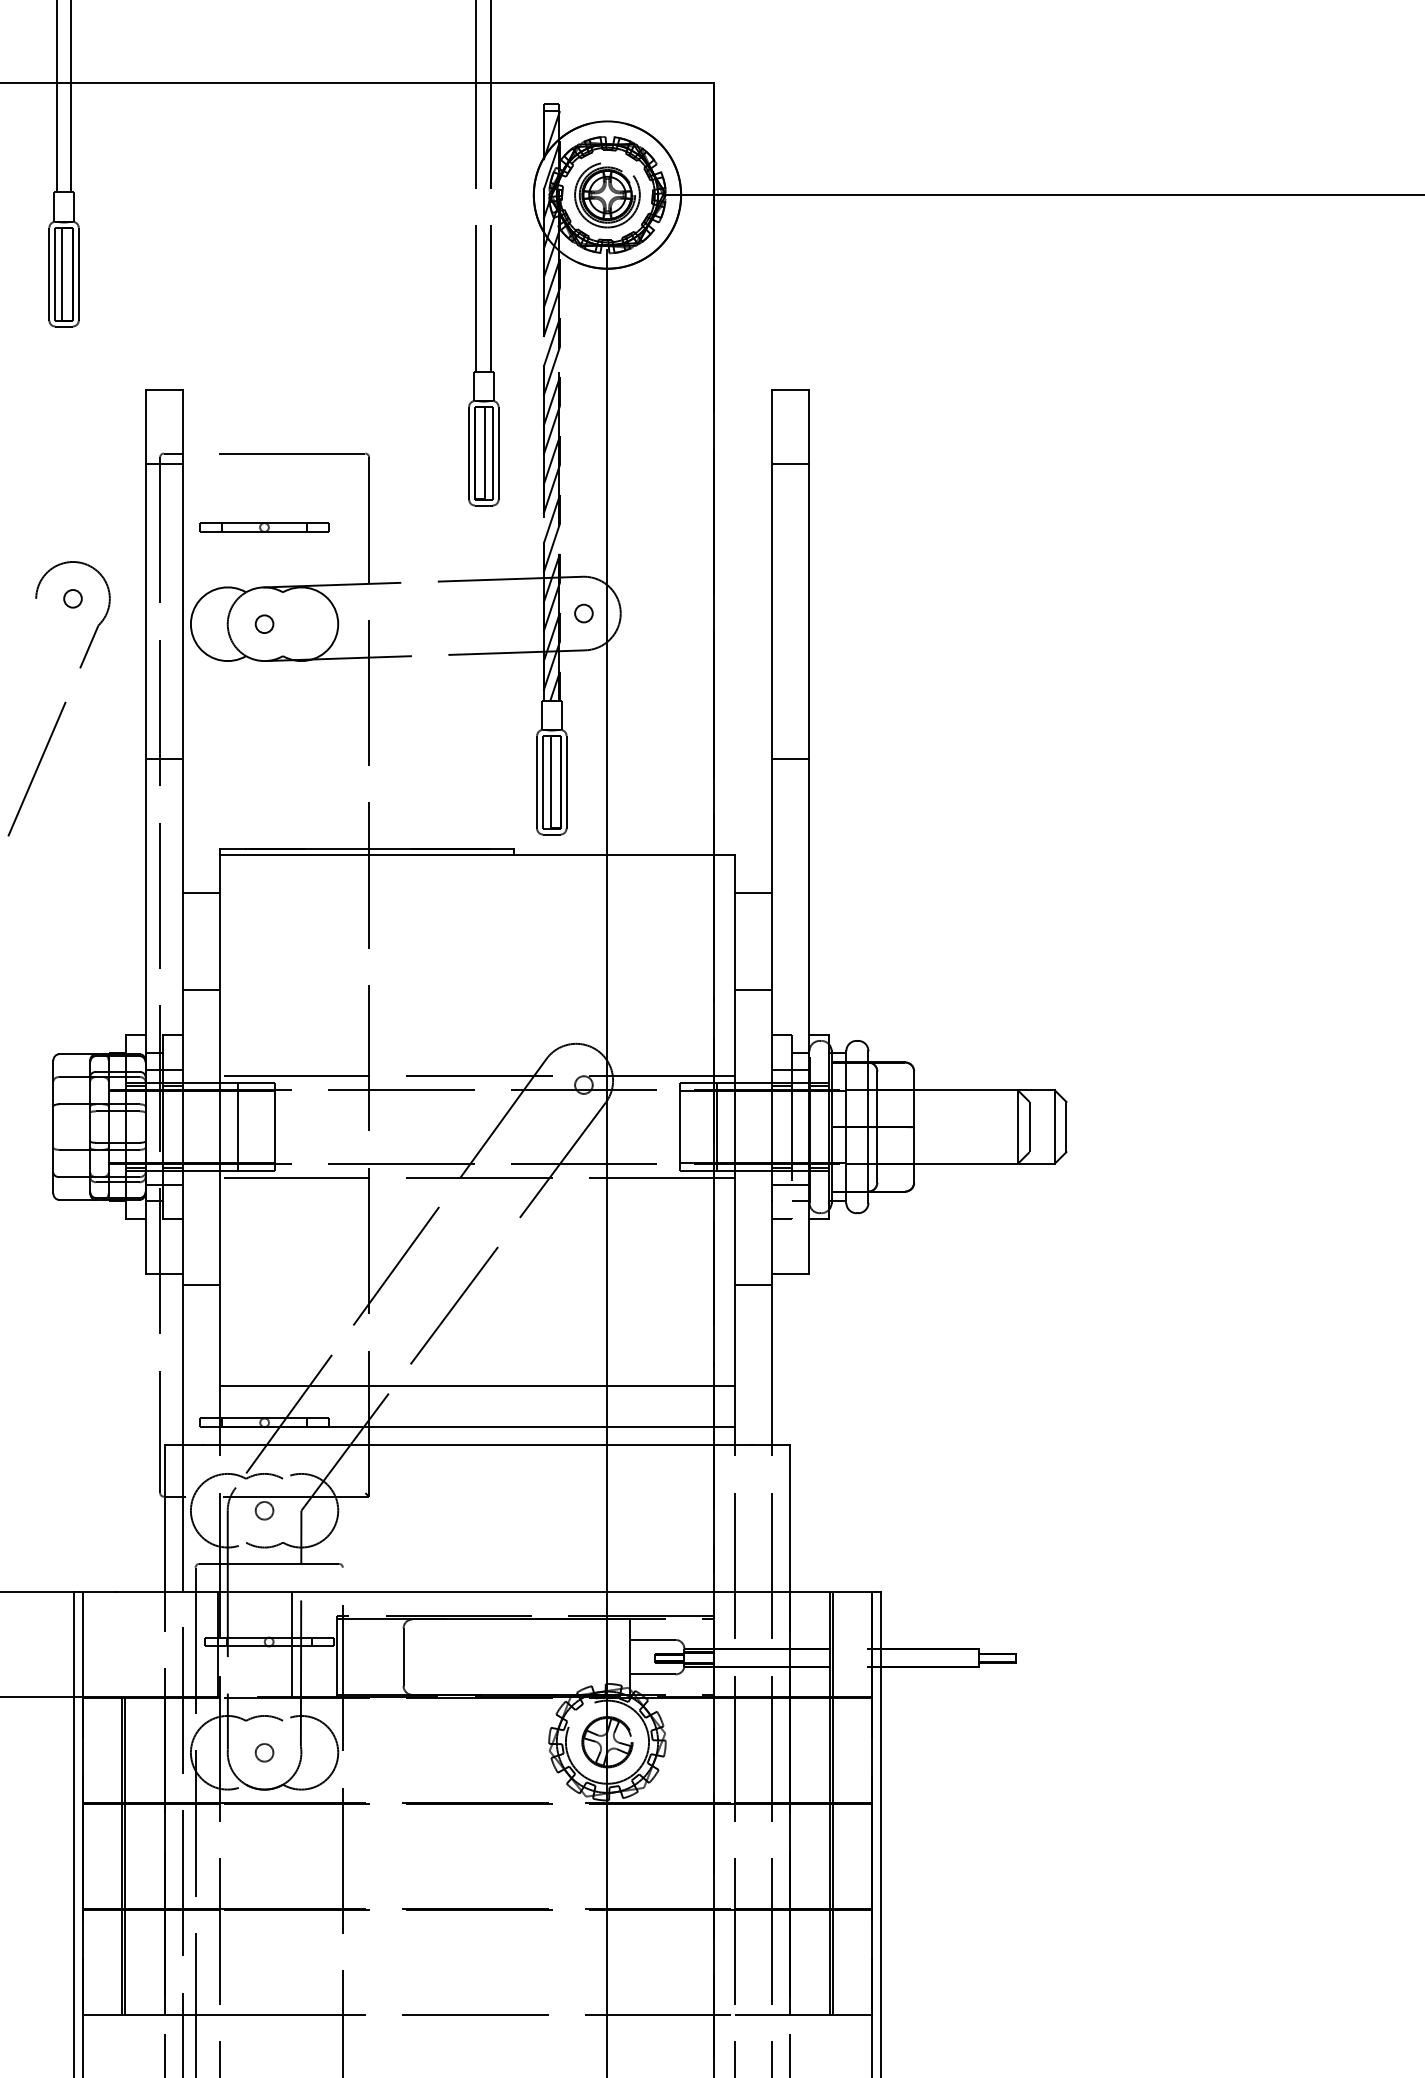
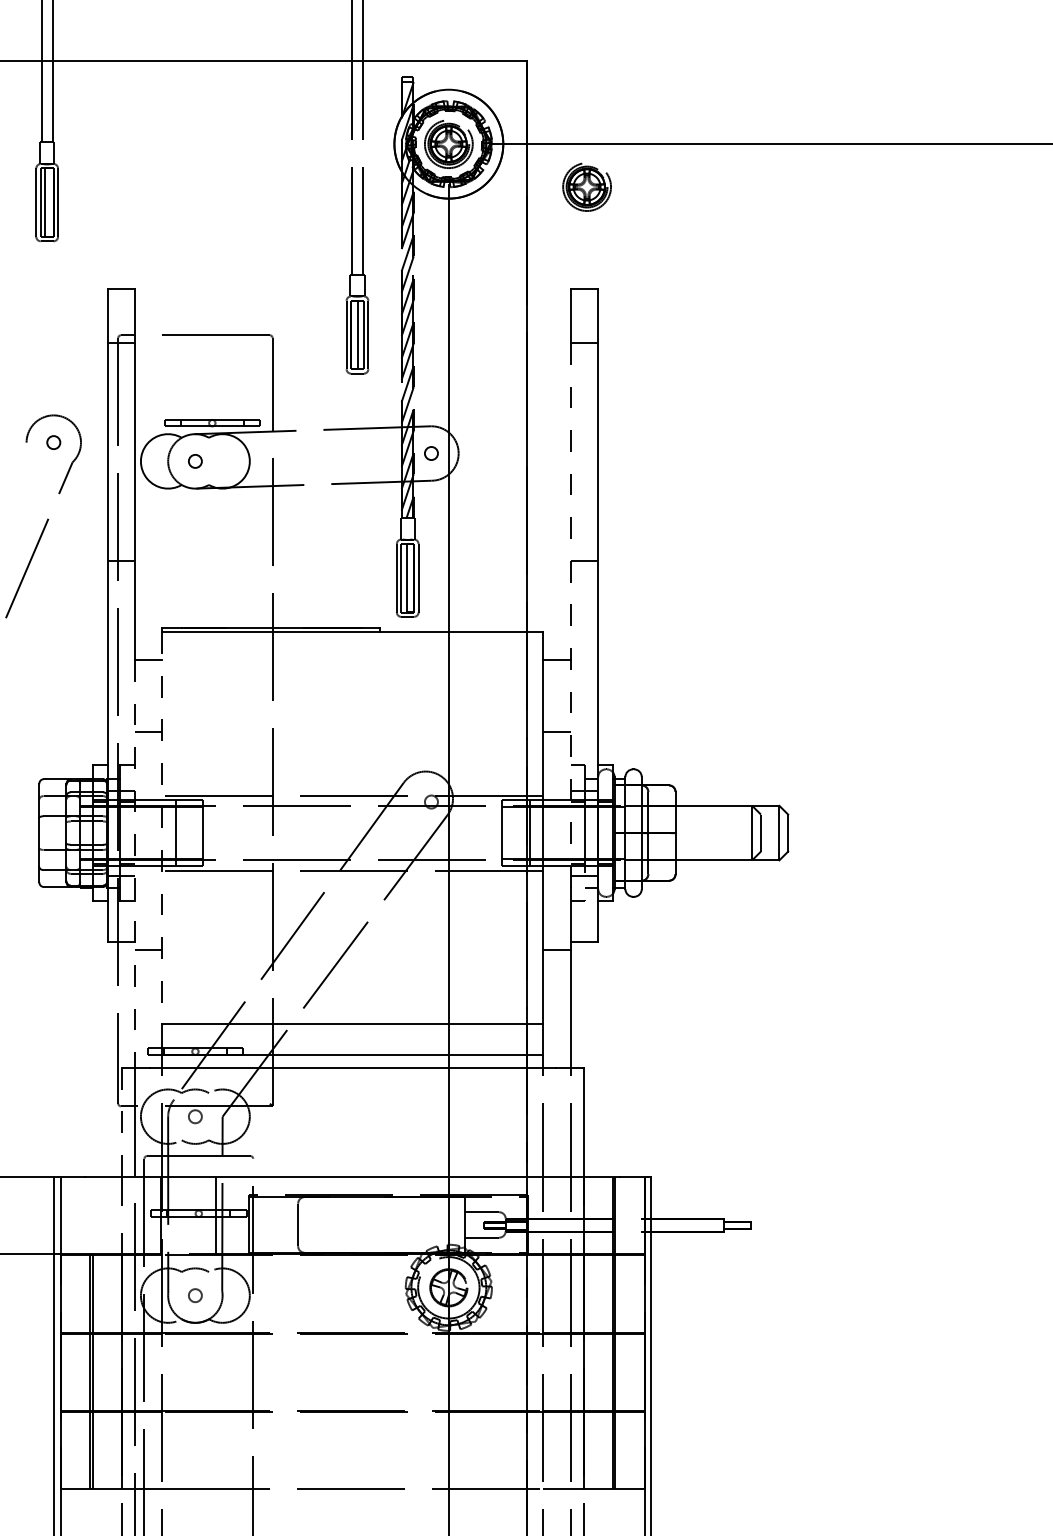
part: (794, 253) -> (587, 187), added
part: (264, 527) -> (212, 423), moved
line: (772, 832) -> (570, 615), solid -> dashed
line: (219, 1121) -> (162, 828), solid -> dashed
line: (182, 1168) -> (134, 863), solid -> dashed
line: (165, 1518) -> (122, 1122), solid -> dashed

